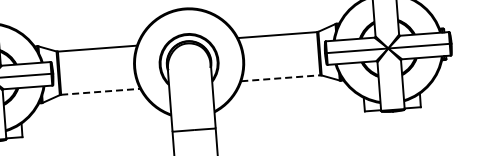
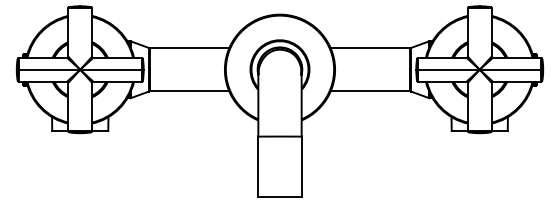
line: (280, 78) -> (370, 91), dashed -> solid
line: (100, 91) -> (189, 91), dashed -> solid

